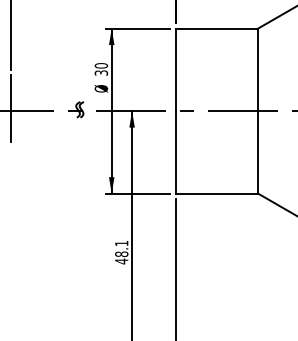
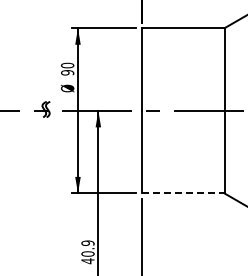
text: (100, 72) -> (66, 72), 30 -> 90
line: (217, 193) -> (183, 193), solid -> dashed
text: (121, 248) -> (87, 248), 48.1 -> 40.9

